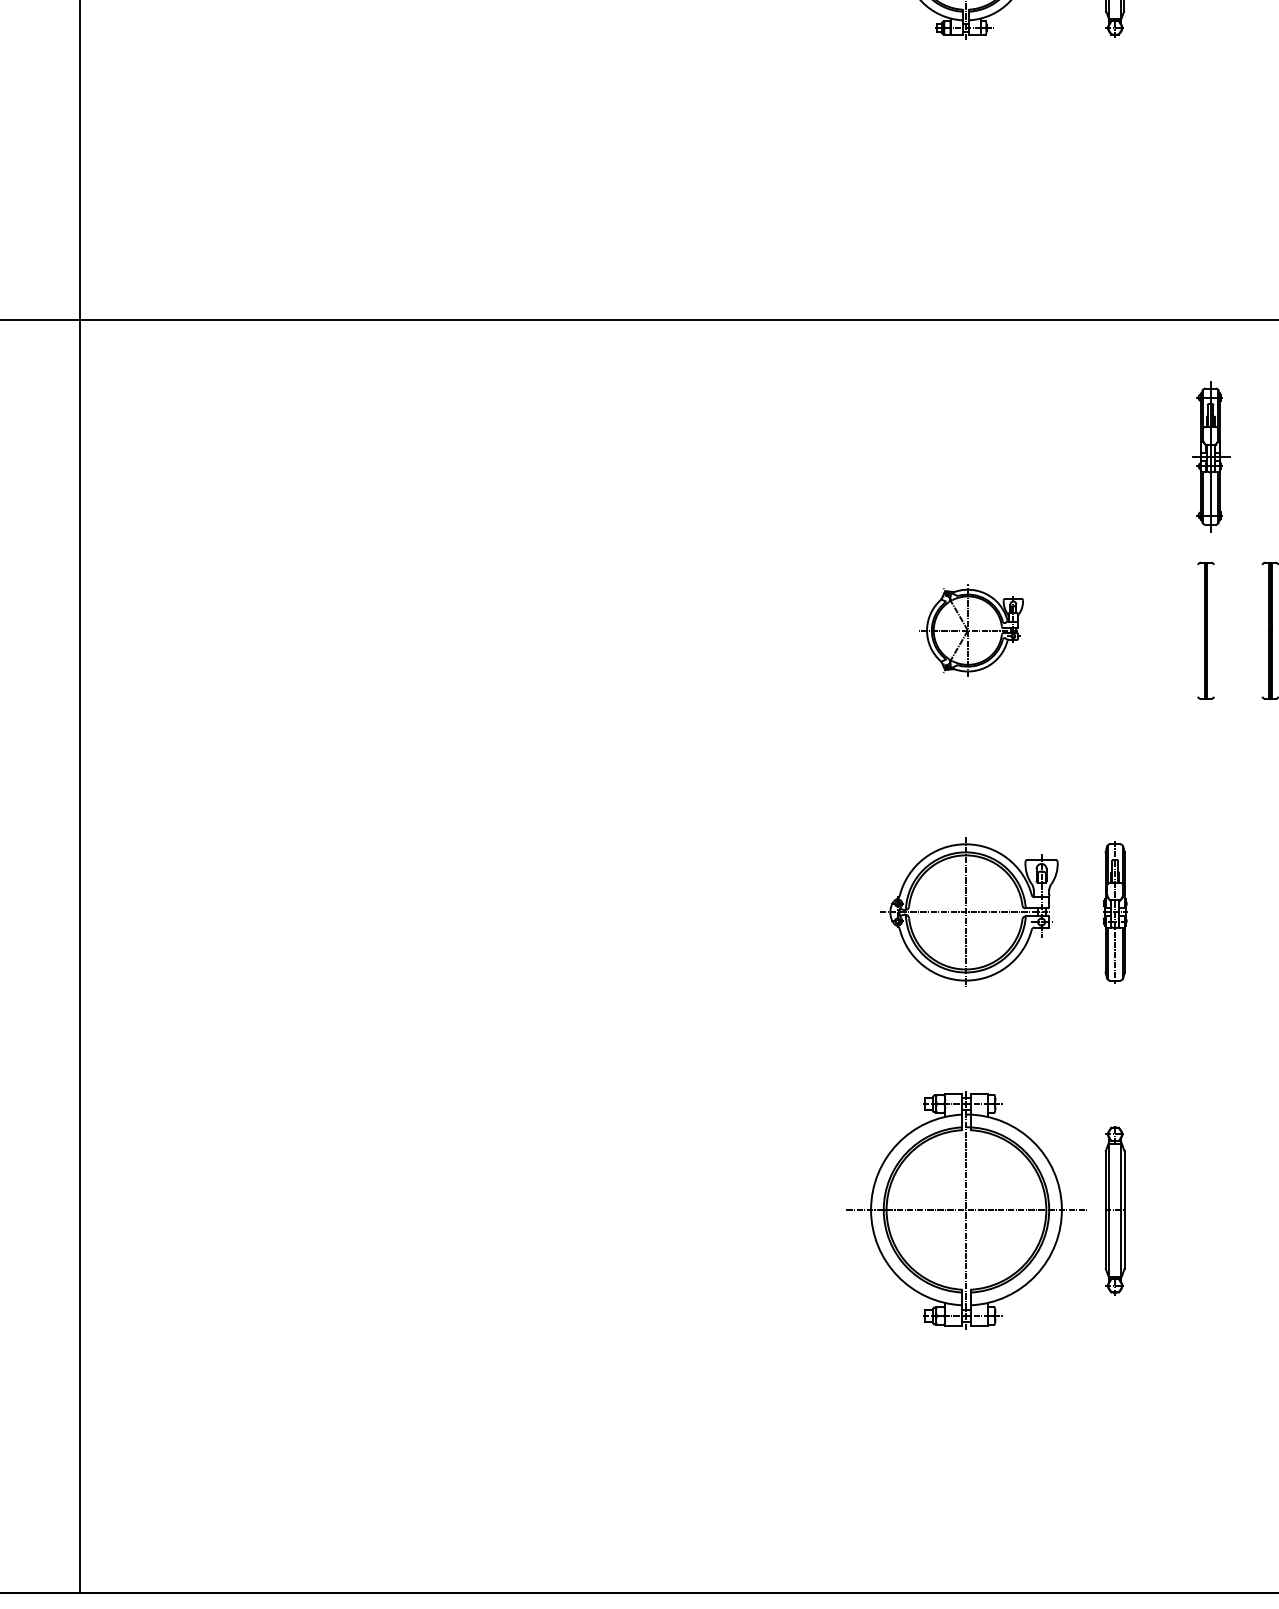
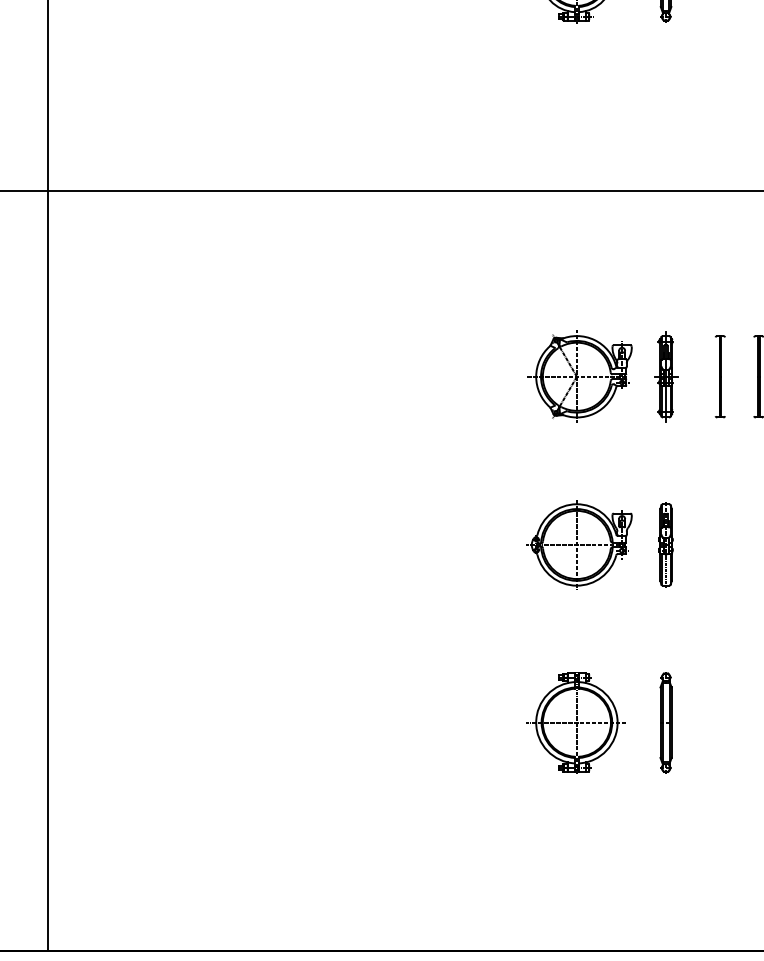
part: (1211, 456) -> (666, 376), moved
part: (970, 630) -> (579, 376), size x1.67
part: (963, 1209) -> (575, 722), size x0.71

